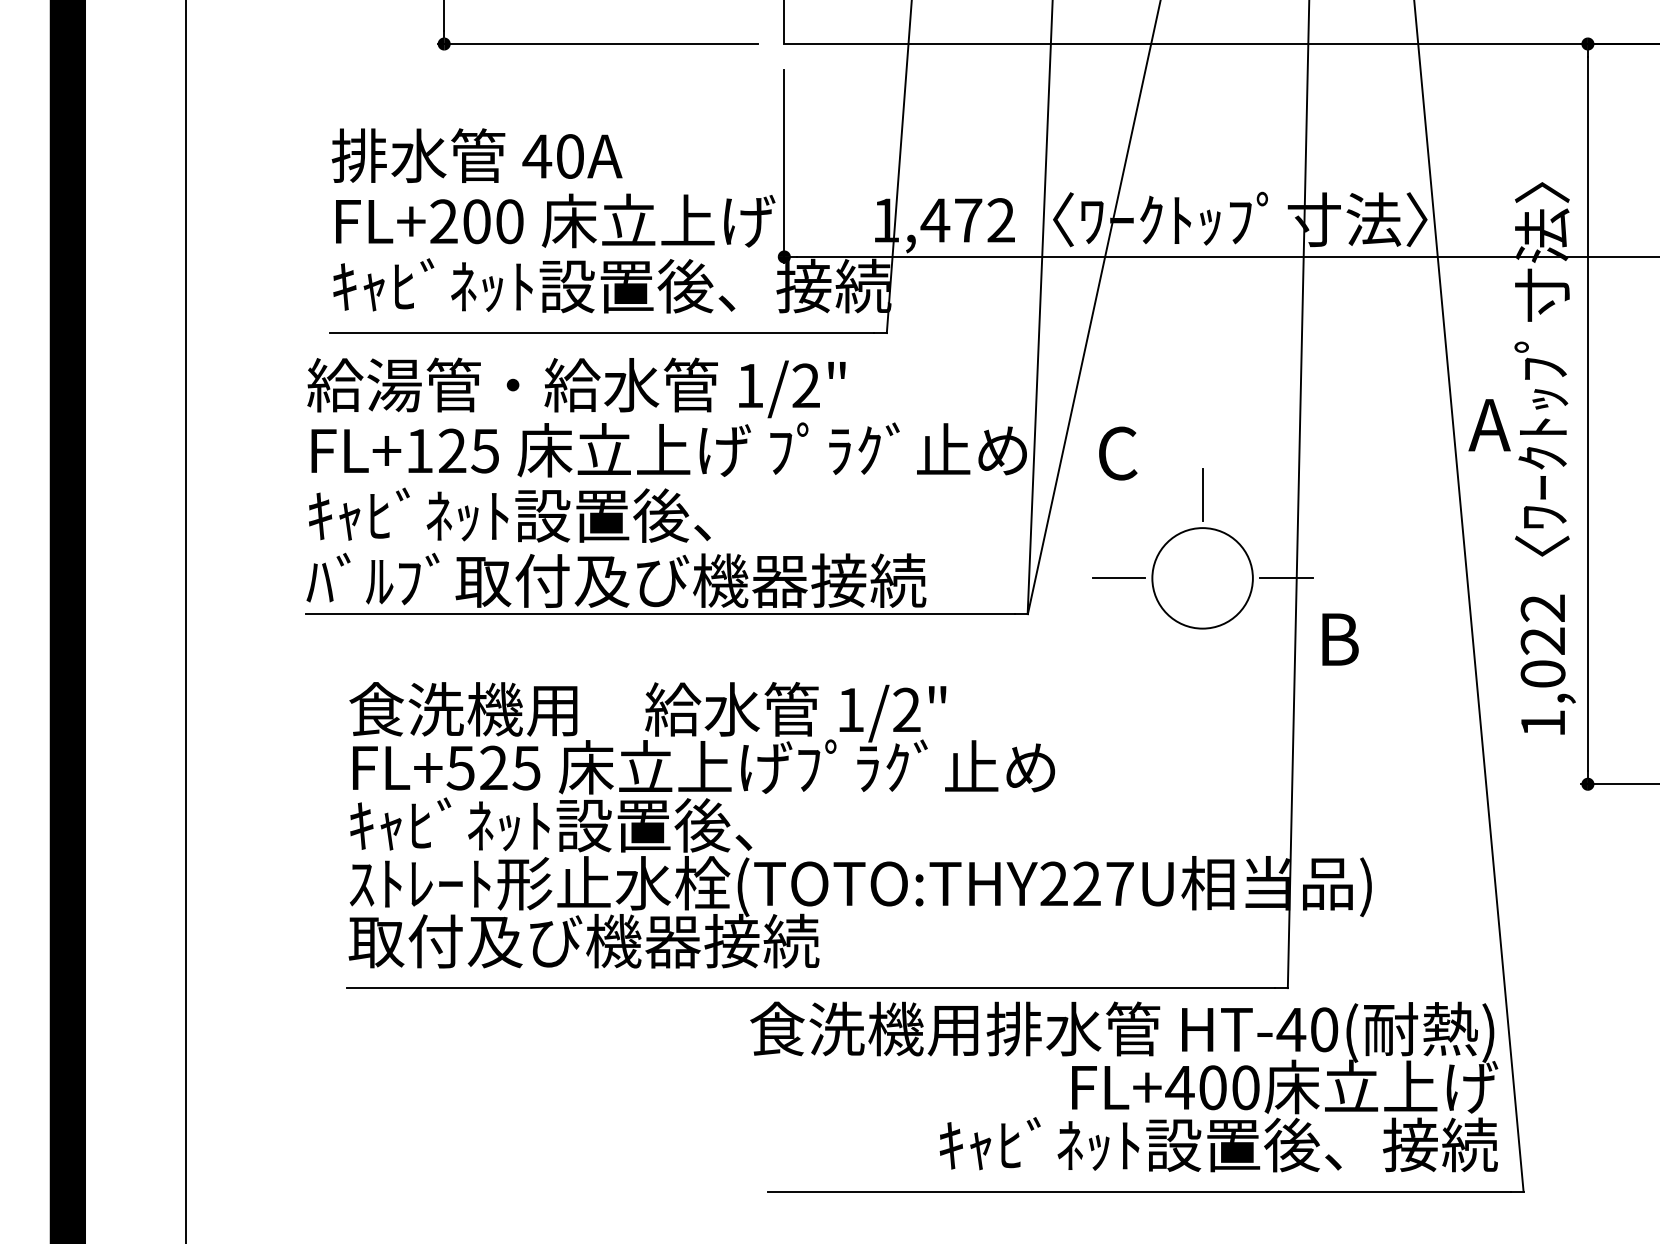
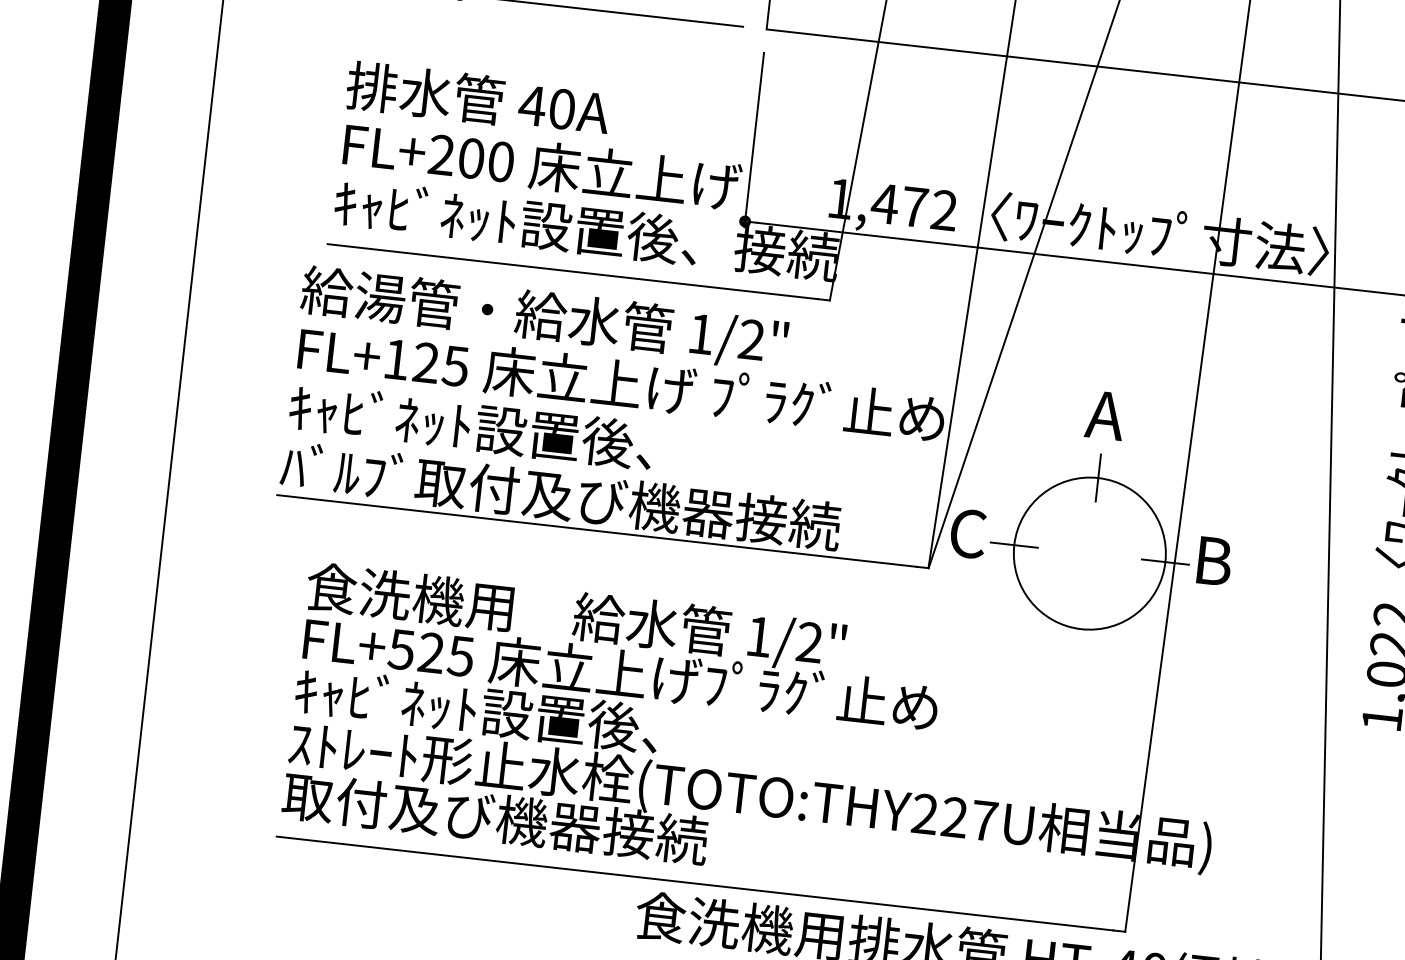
text: (1489, 425) -> (1105, 415), moved
text: (1118, 453) -> (968, 533), moved
circle: (1202, 578) -> (1089, 553), size x1.67
text: (1340, 639) -> (1214, 561), moved

